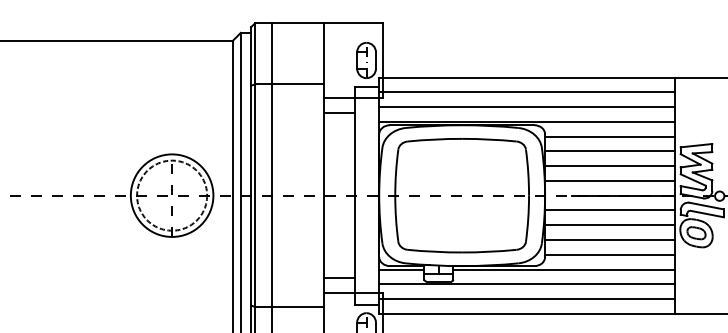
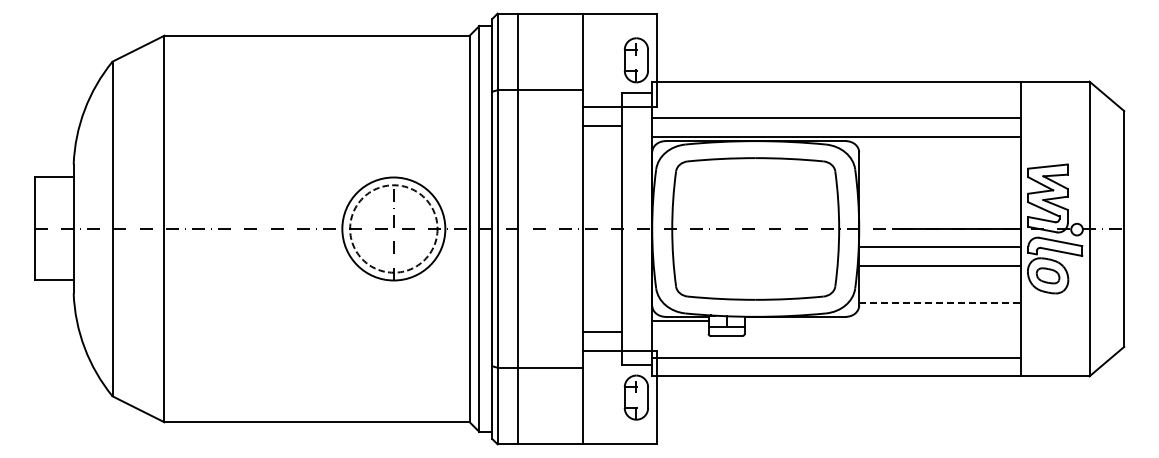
line: (526, 92) -> (836, 100), removed
line: (610, 136) -> (940, 155), removed
line: (610, 151) -> (940, 173), removed
line: (610, 166) -> (940, 192), removed
line: (610, 180) -> (940, 210), removed
line: (610, 240) -> (940, 284), removed
line: (610, 254) -> (940, 302), solid -> dashed
line: (563, 269) -> (882, 321), removed
line: (526, 284) -> (836, 339), removed

